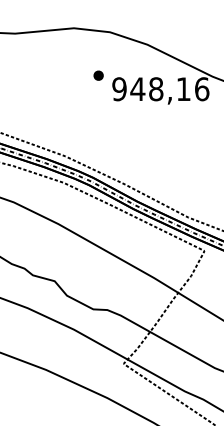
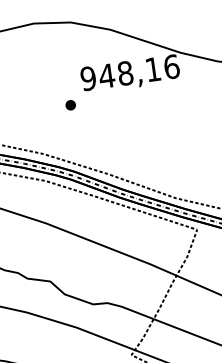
part: (98, 75) -> (70, 105), moved

